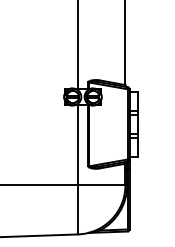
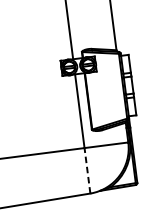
line: (78, 209) -> (87, 170), solid -> dashed

